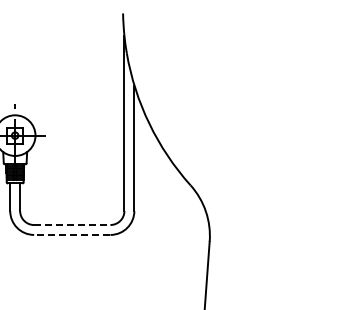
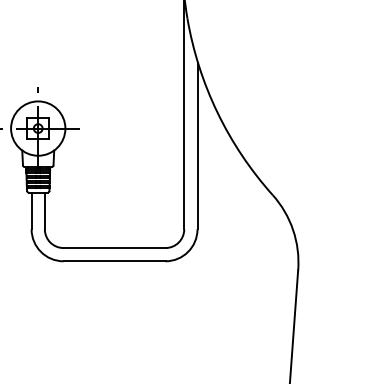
line: (72, 225) -> (114, 248), dashed -> solid
line: (71, 234) -> (113, 260), dashed -> solid

